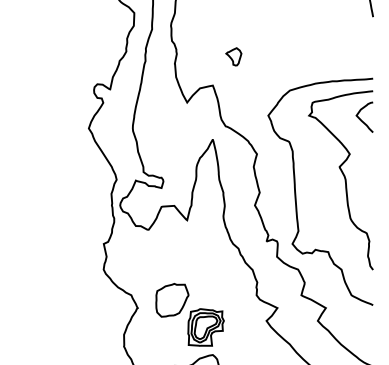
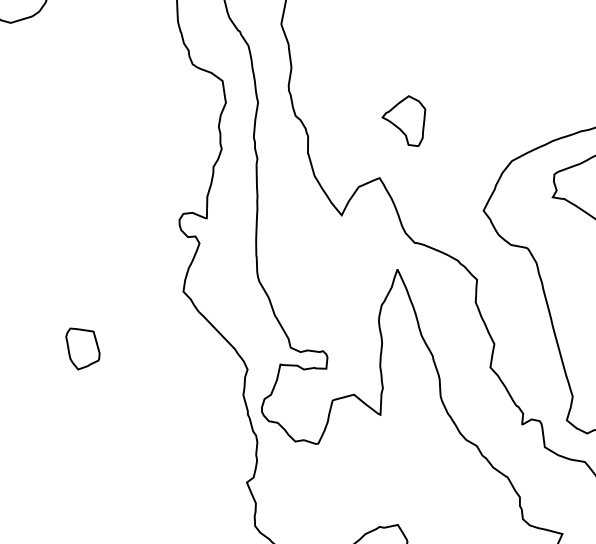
part: (233, 56) -> (405, 121), size x1.67
part: (25, 148) -> (82, 346), added

